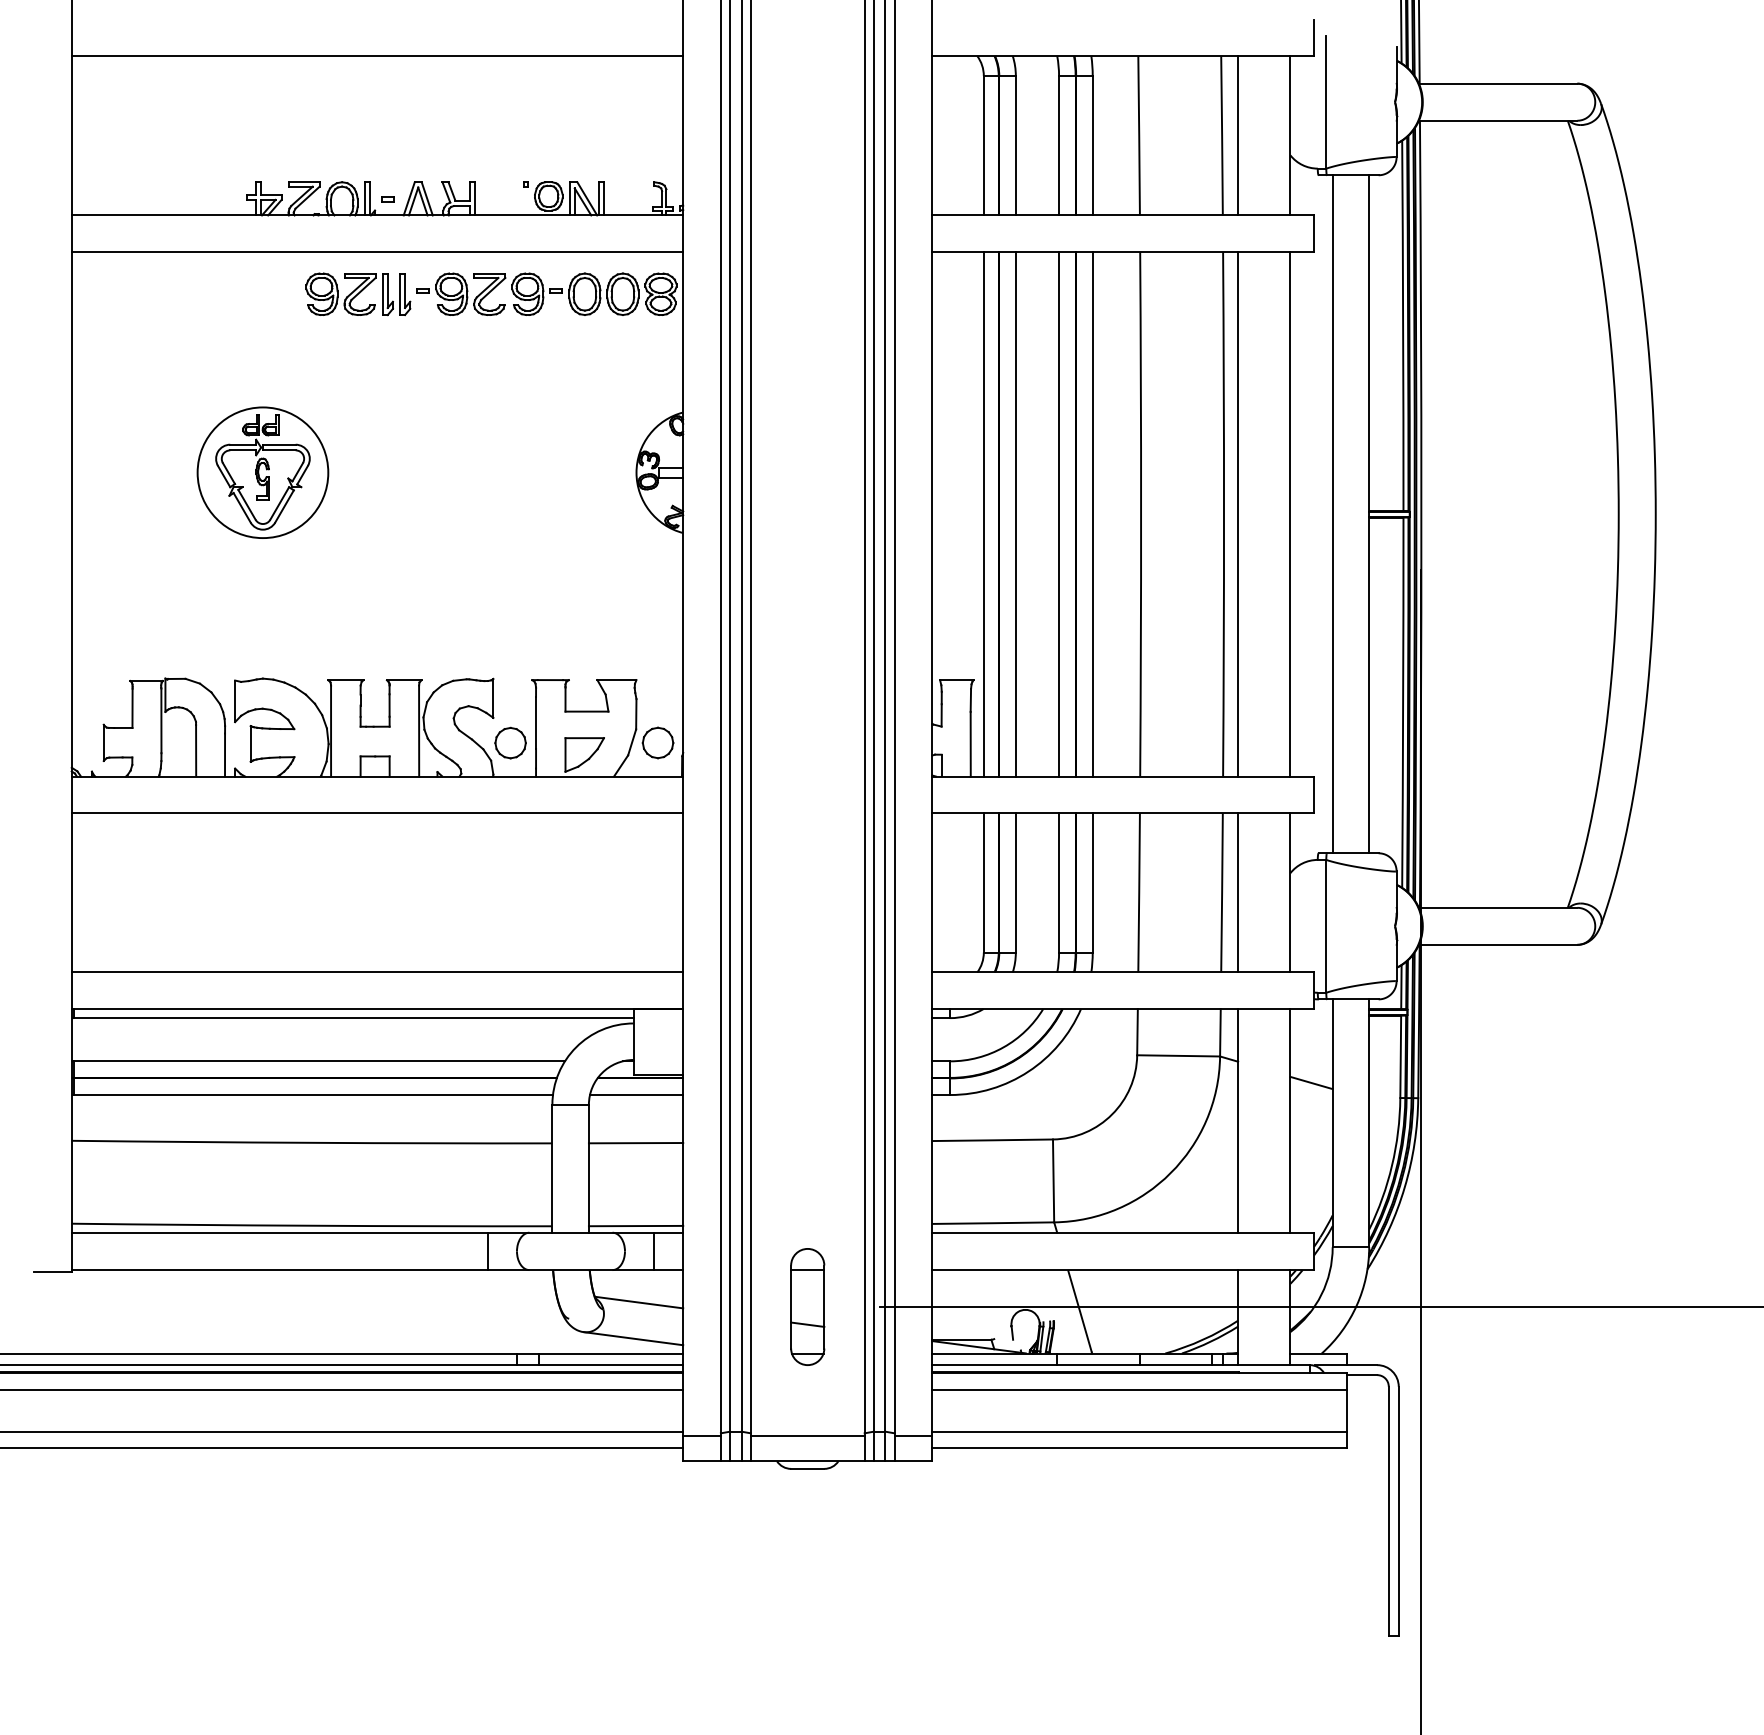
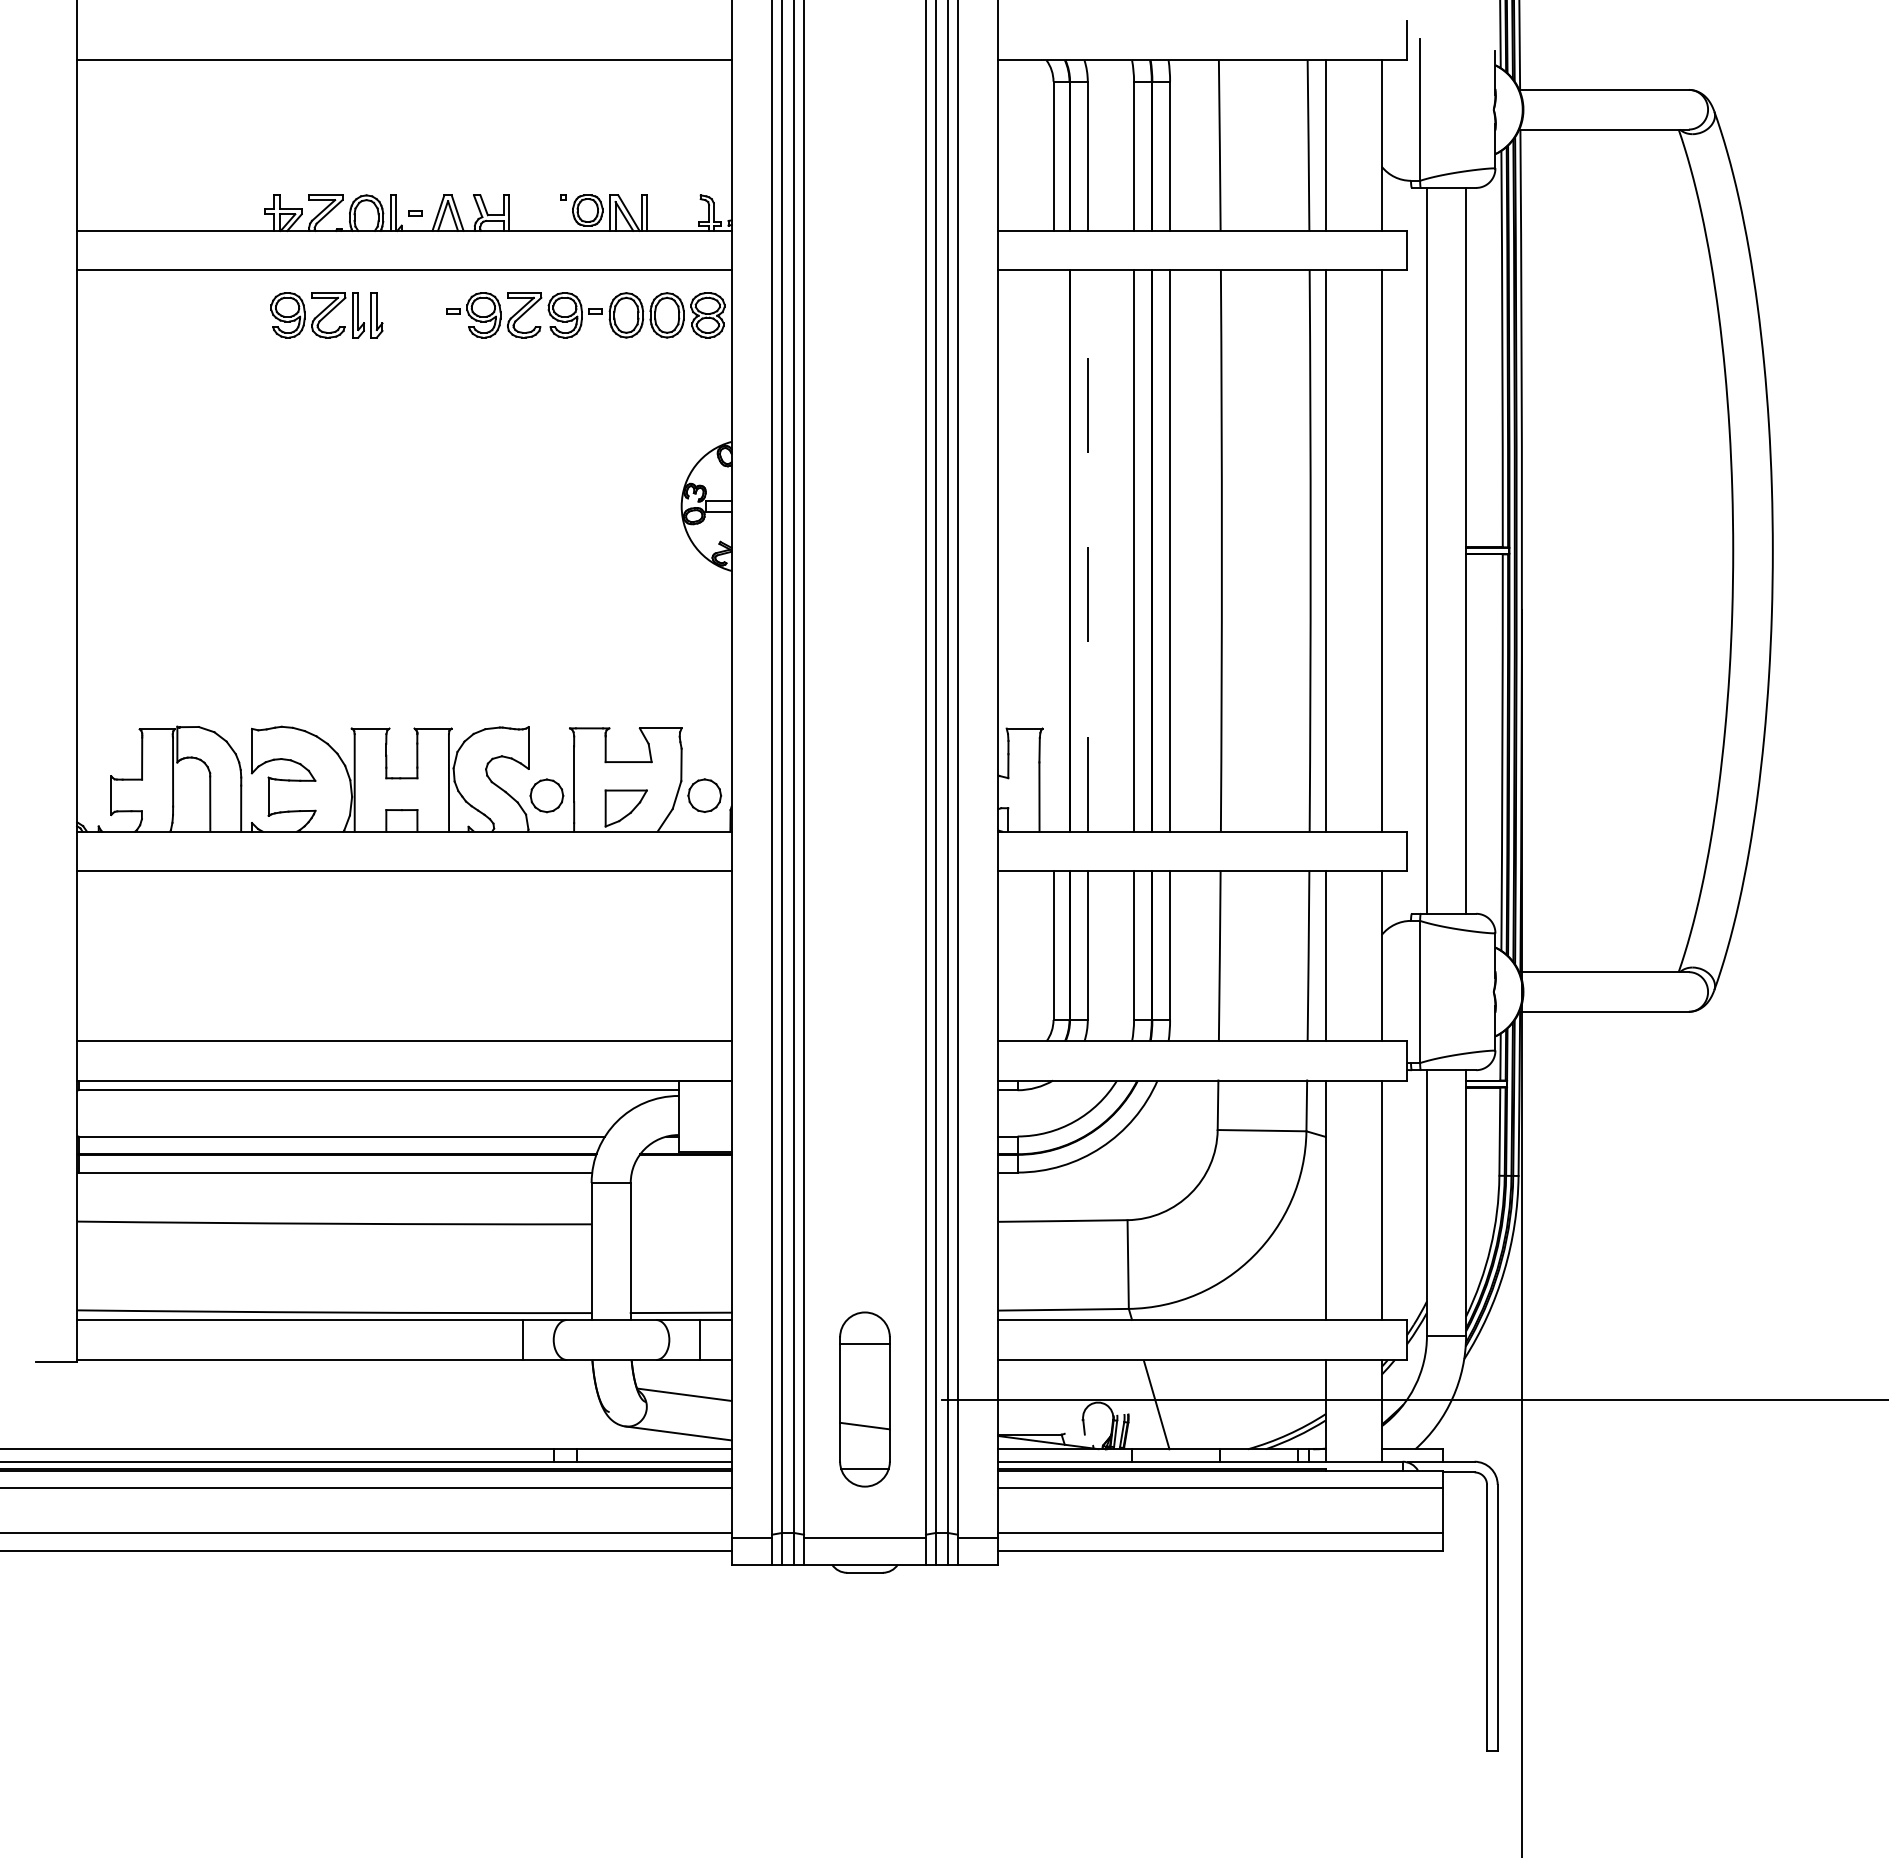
part: (357, 294) -> (326, 315), moved
part: (262, 472) -> (281, 506), removed
line: (983, 513) -> (1053, 550), removed
line: (1015, 513) -> (1087, 550), solid -> dashed
line: (1310, 1082) -> (1403, 1159), removed
line: (636, 1094) -> (681, 1172), removed
line: (635, 1142) -> (680, 1223), removed
part: (807, 1306) -> (864, 1399), size x1.4

